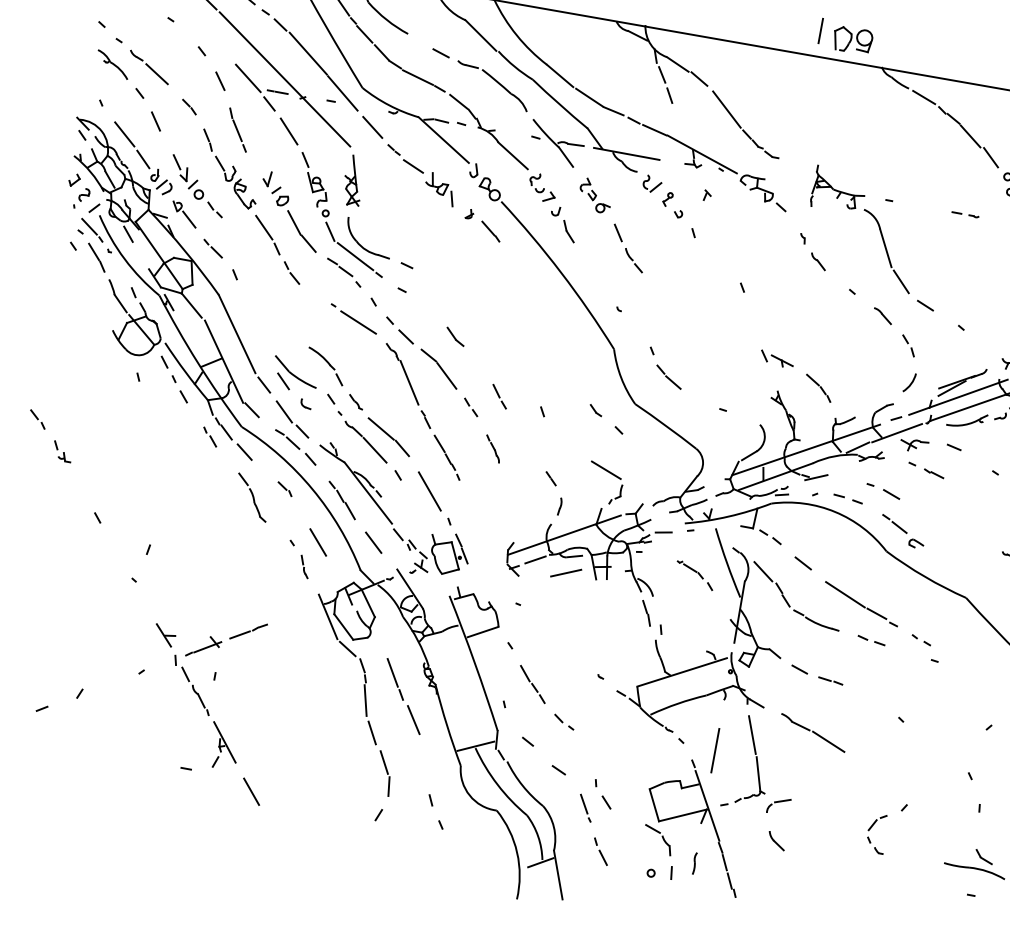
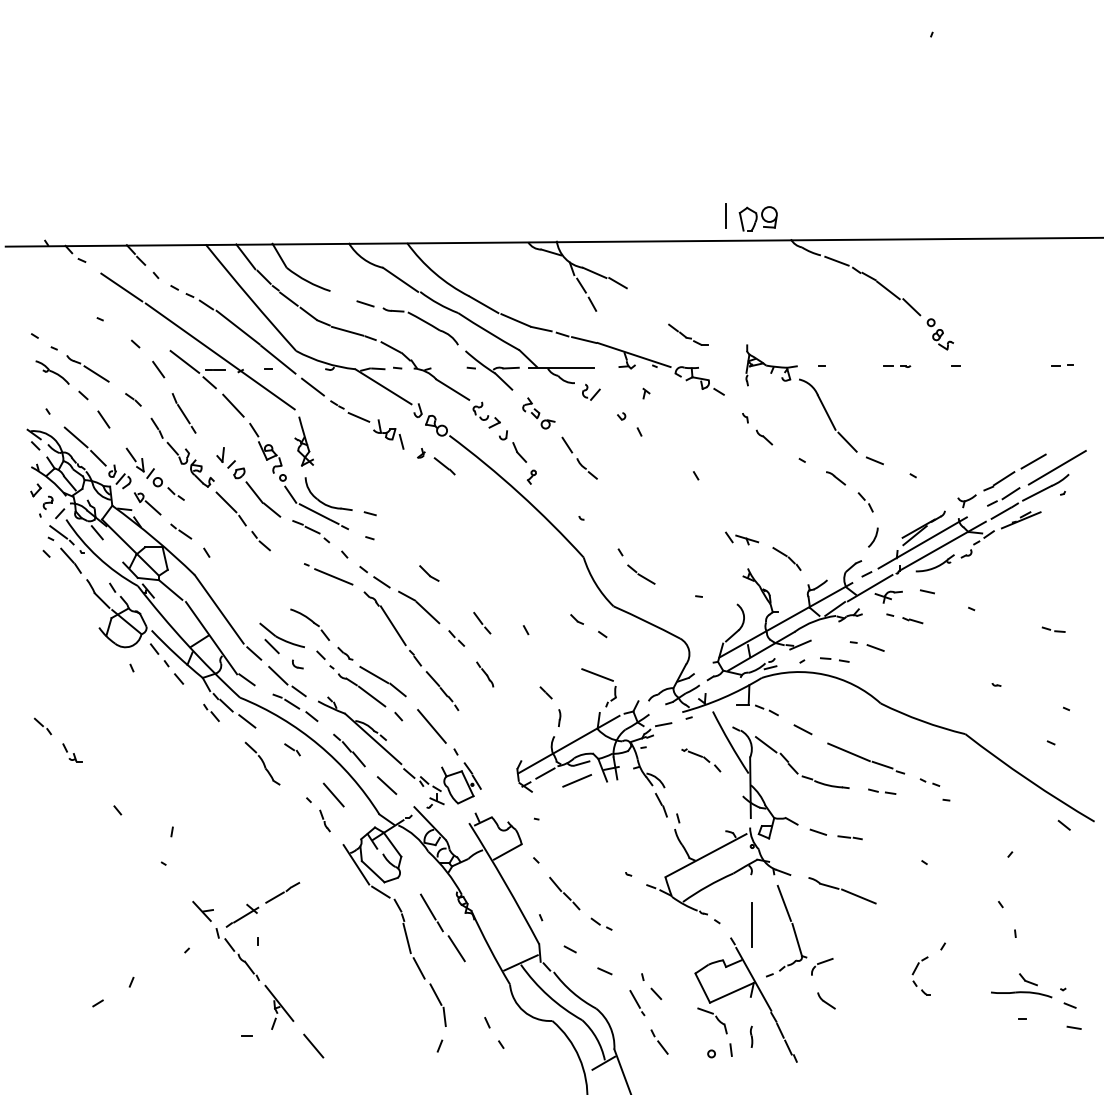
line: (726, 109) -> (649, 307), removed
part: (667, 198) -> (531, 476), moved
part: (902, 531) -> (892, 681), removed

